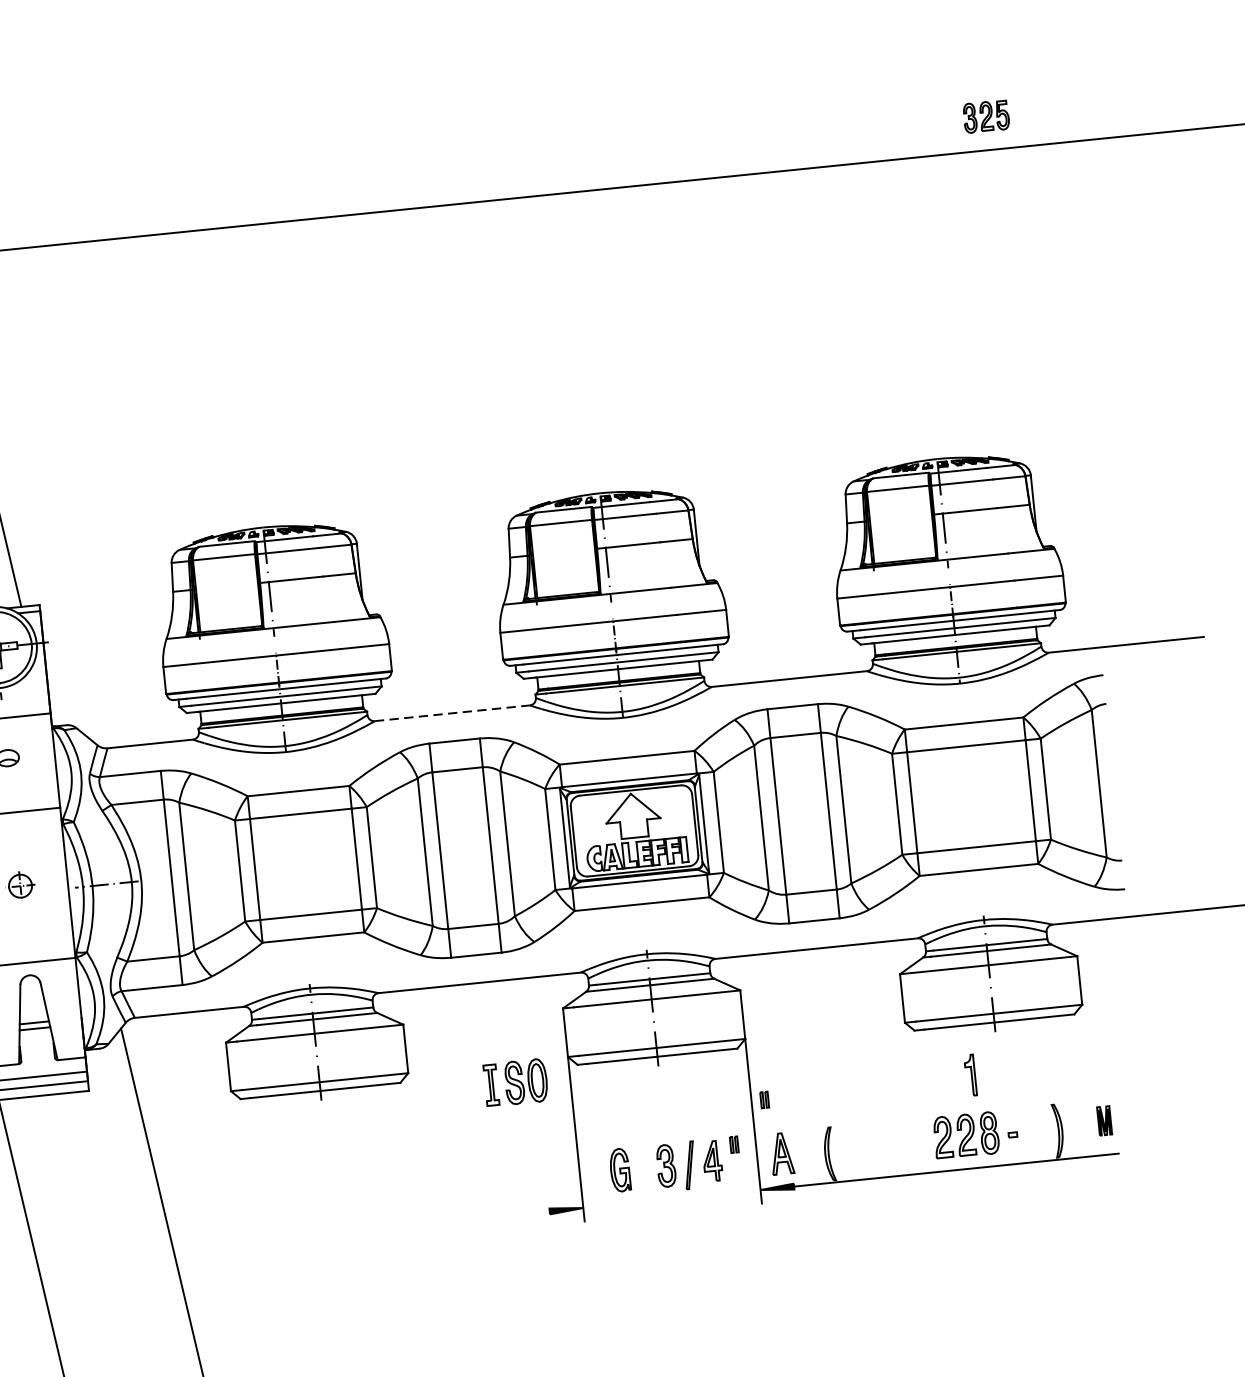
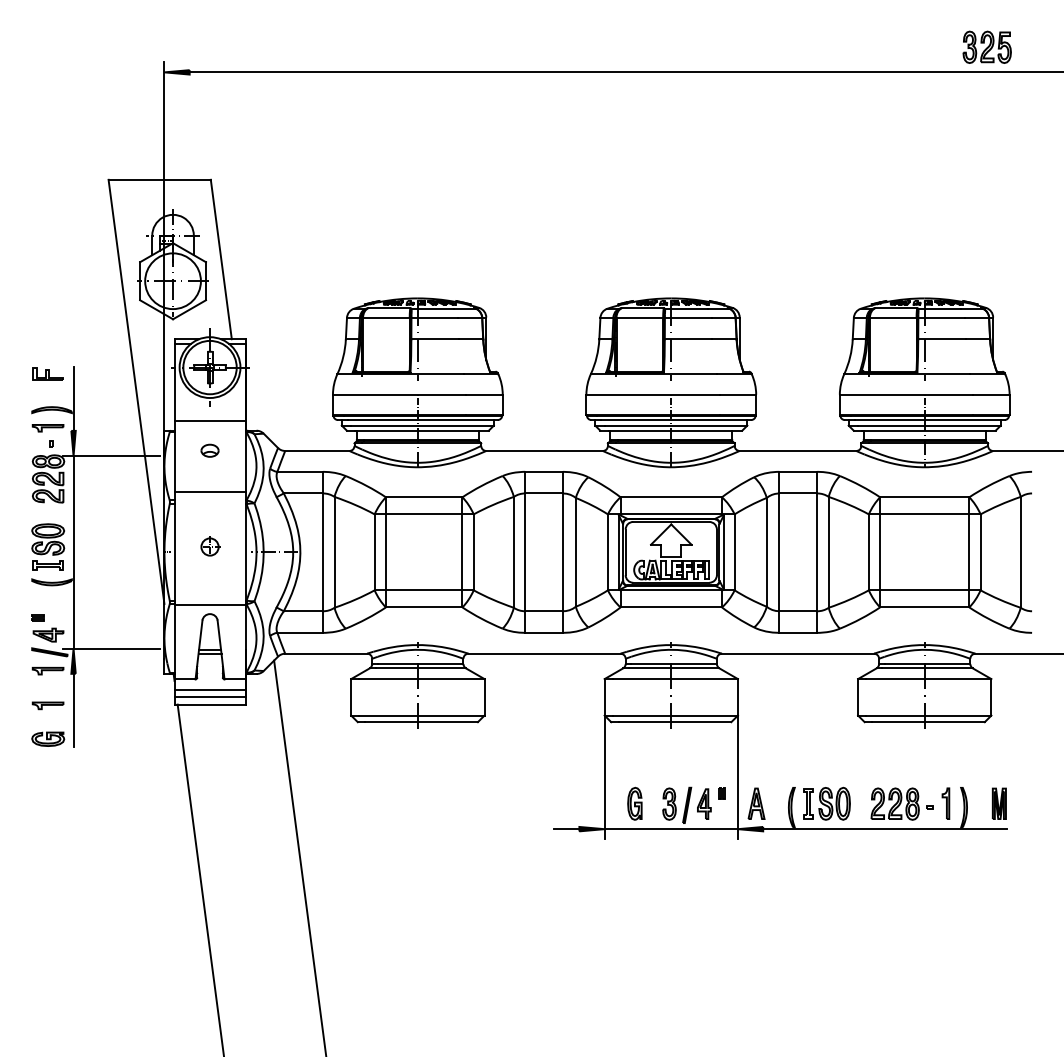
part: (985, 115) -> (986, 46), size x1.43
line: (453, 712) -> (545, 450), dashed -> solid
part: (969, 1075) -> (945, 803), moved
part: (515, 1082) -> (826, 803), moved
part: (764, 1100) -> (747, 762), removed
part: (1103, 1120) -> (998, 803), size x1.43
line: (670, 1199) -> (670, 829), added
line: (532, 1213) -> (566, 829), added

